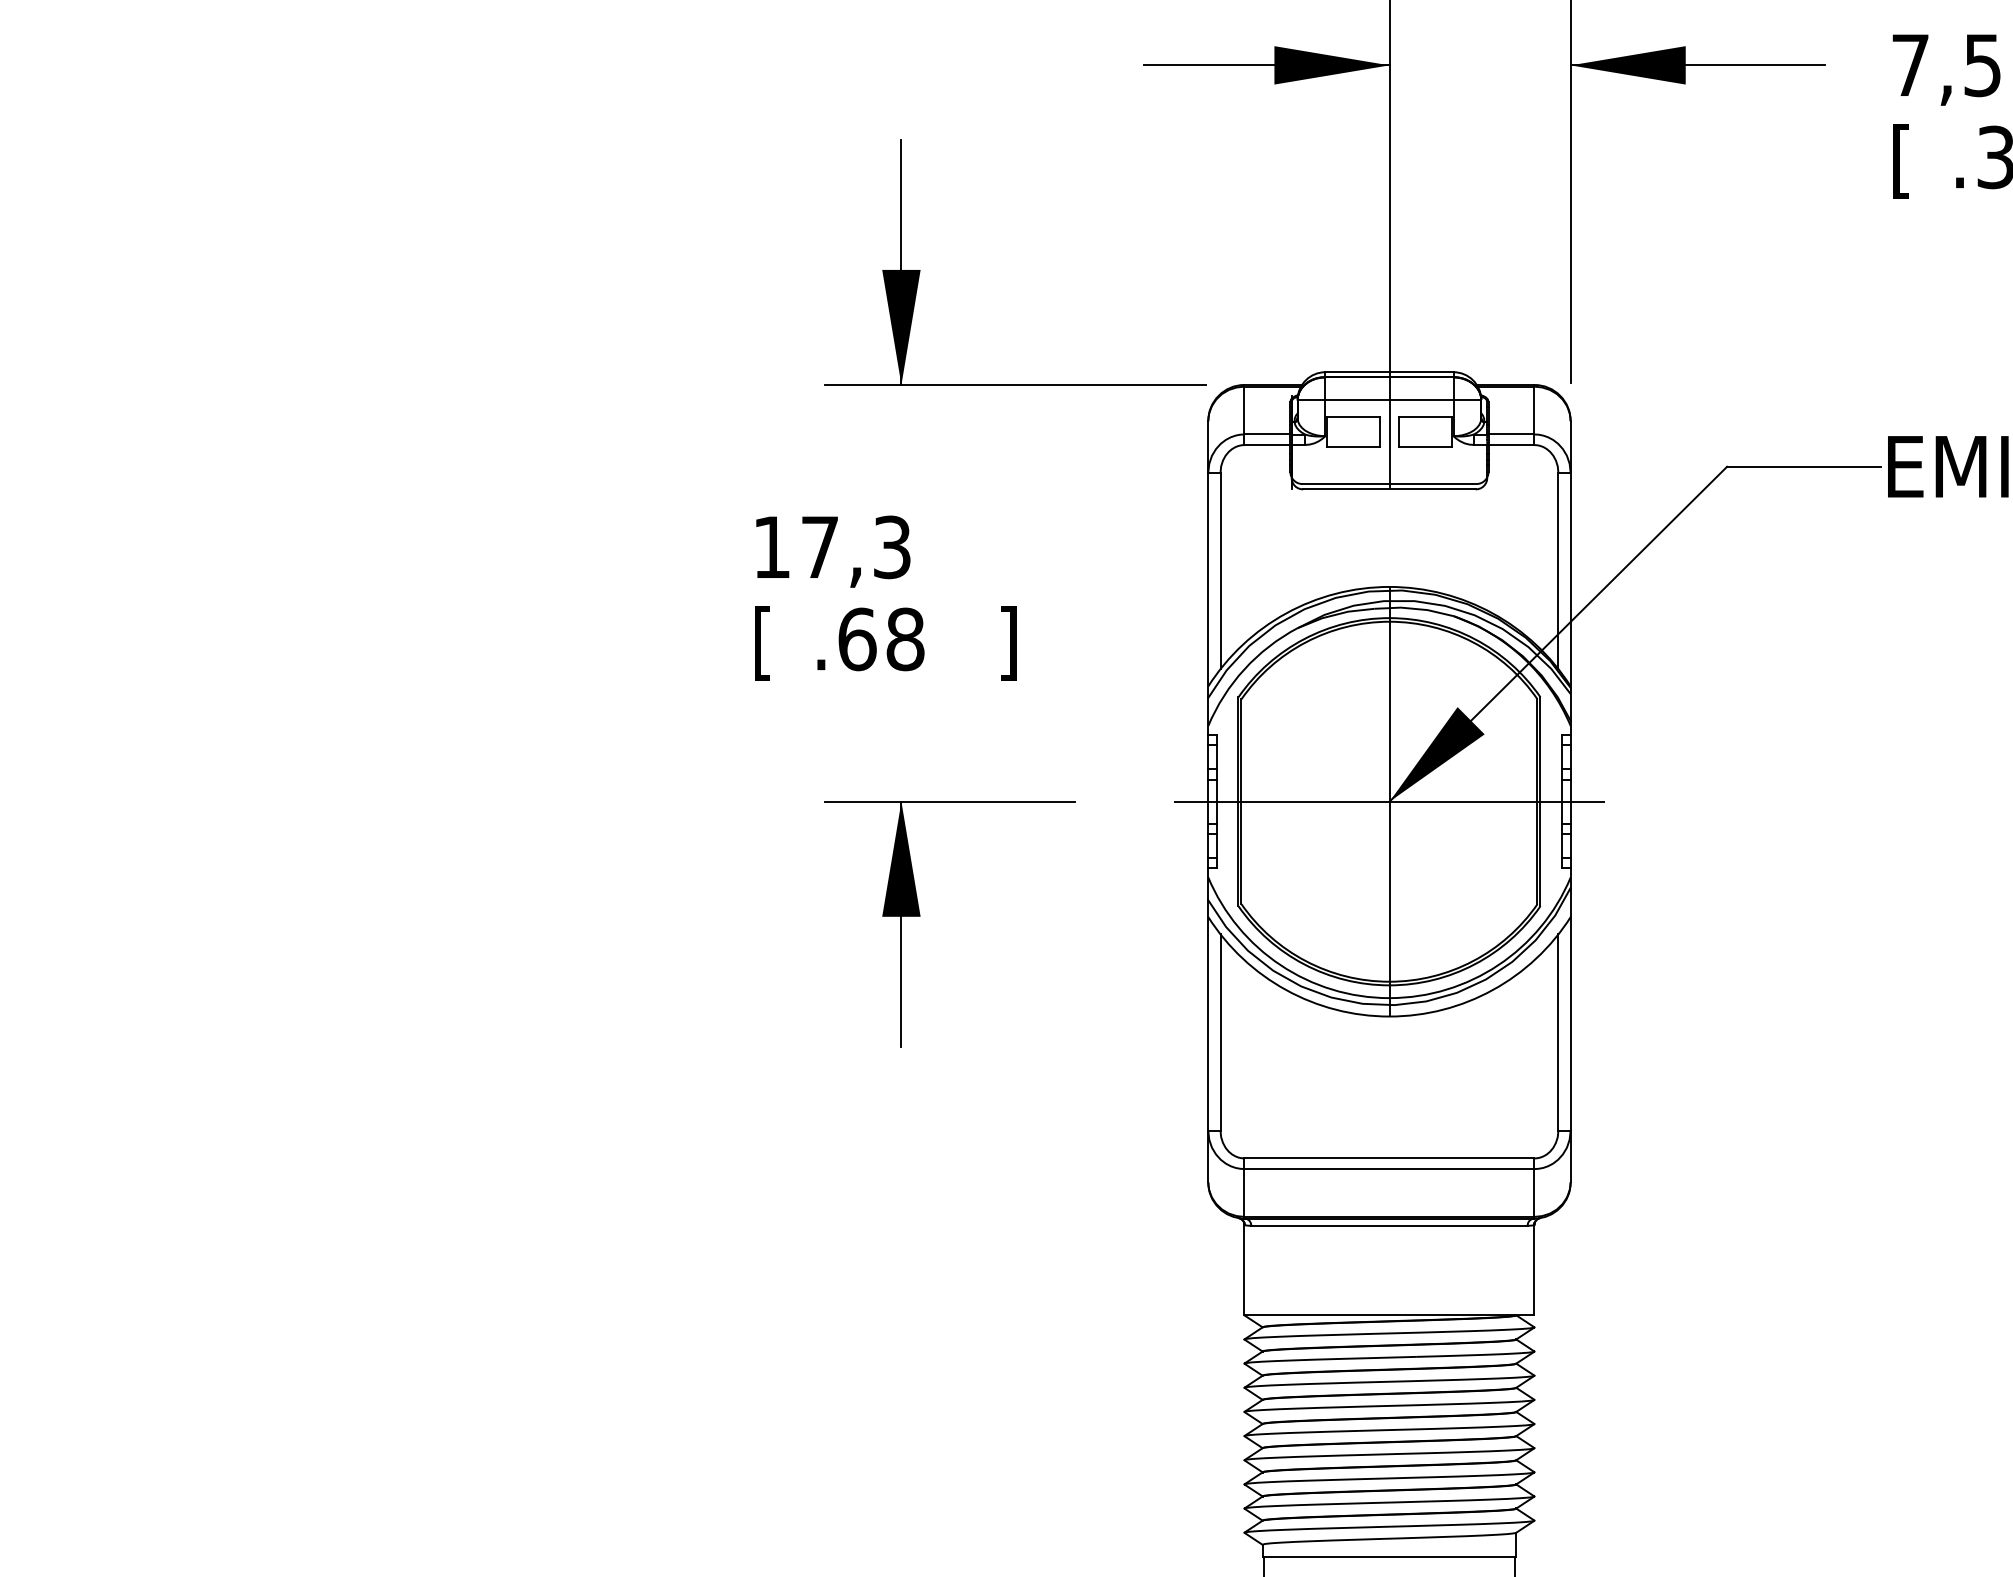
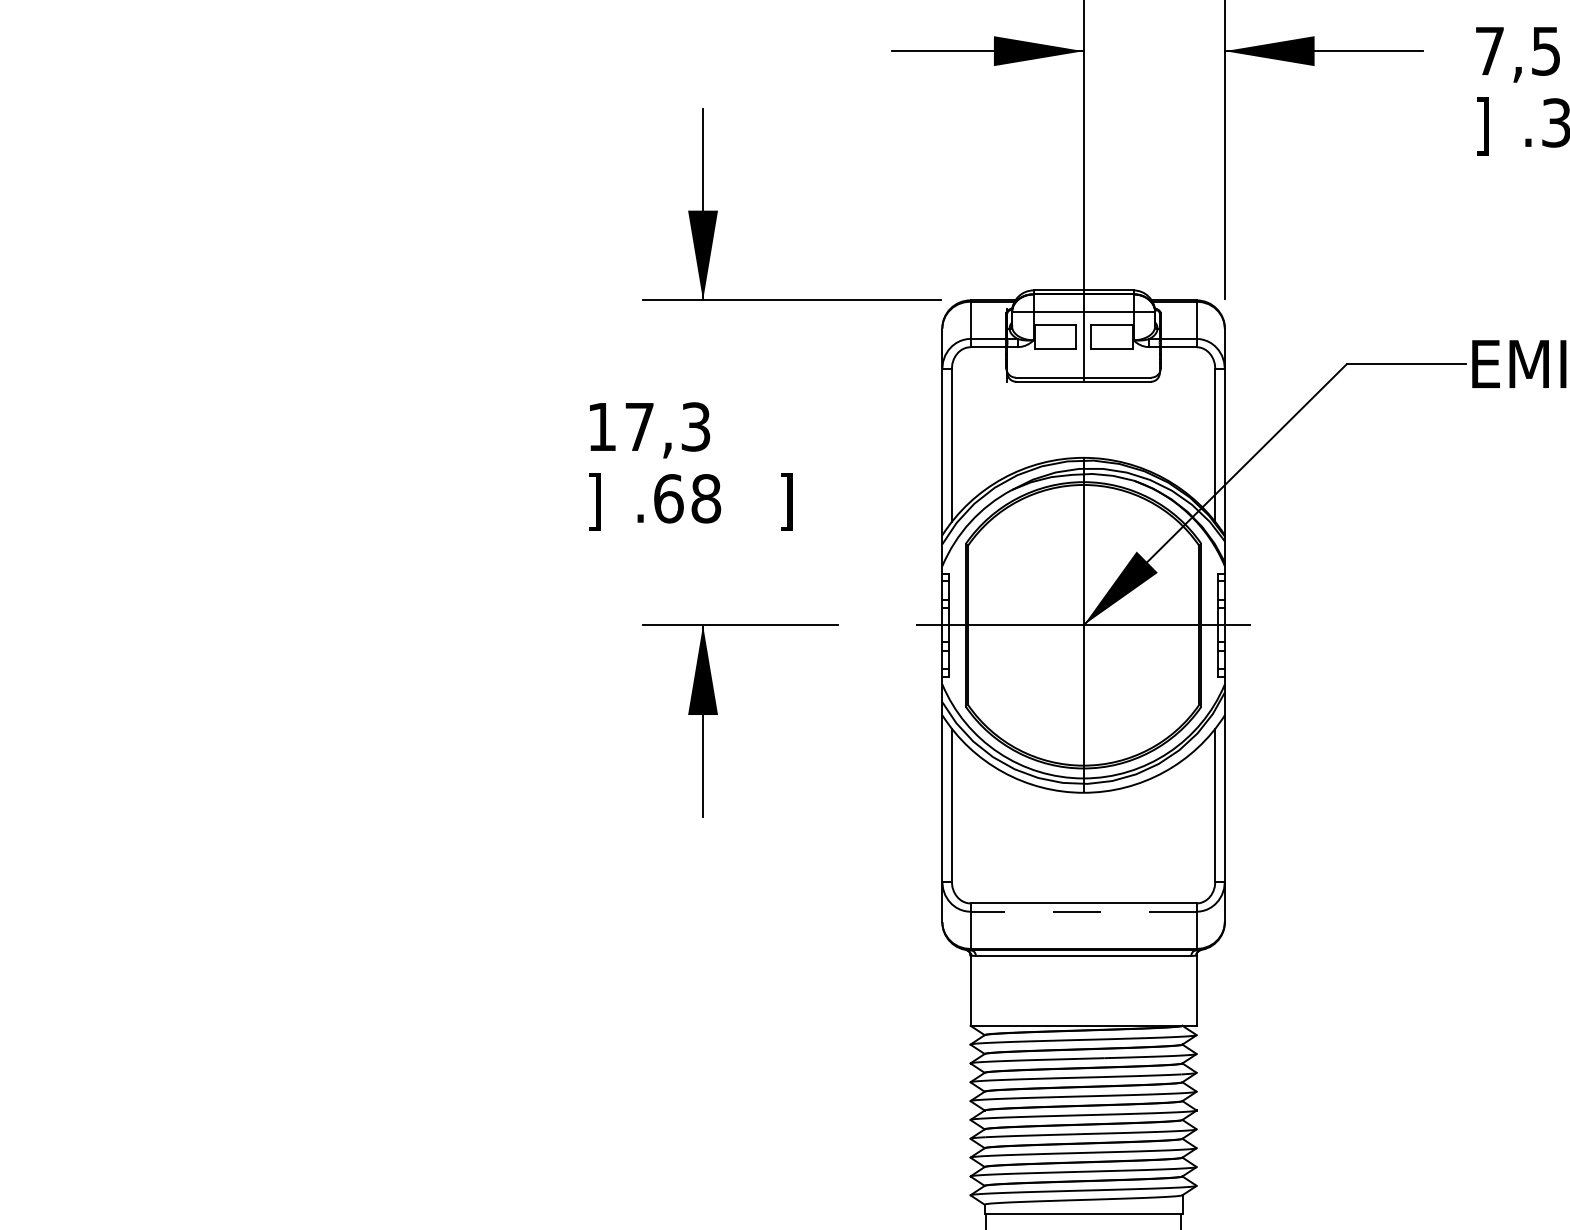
text: (1901, 161) -> (1482, 126), [ -> ]
text: (762, 643) -> (594, 501), [ -> ]
line: (1389, 1169) -> (1083, 912), solid -> dashed

